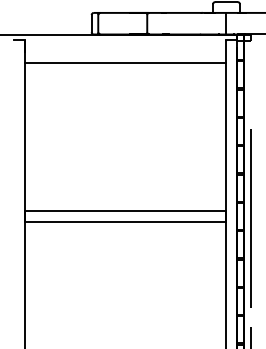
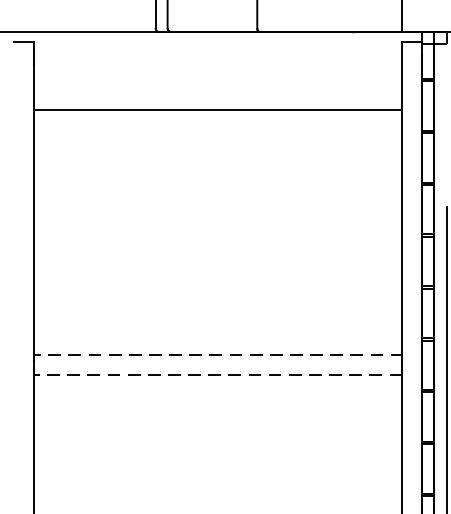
line: (125, 62) -> (217, 108), moved
line: (25, 216) -> (34, 365), solid -> dashed

